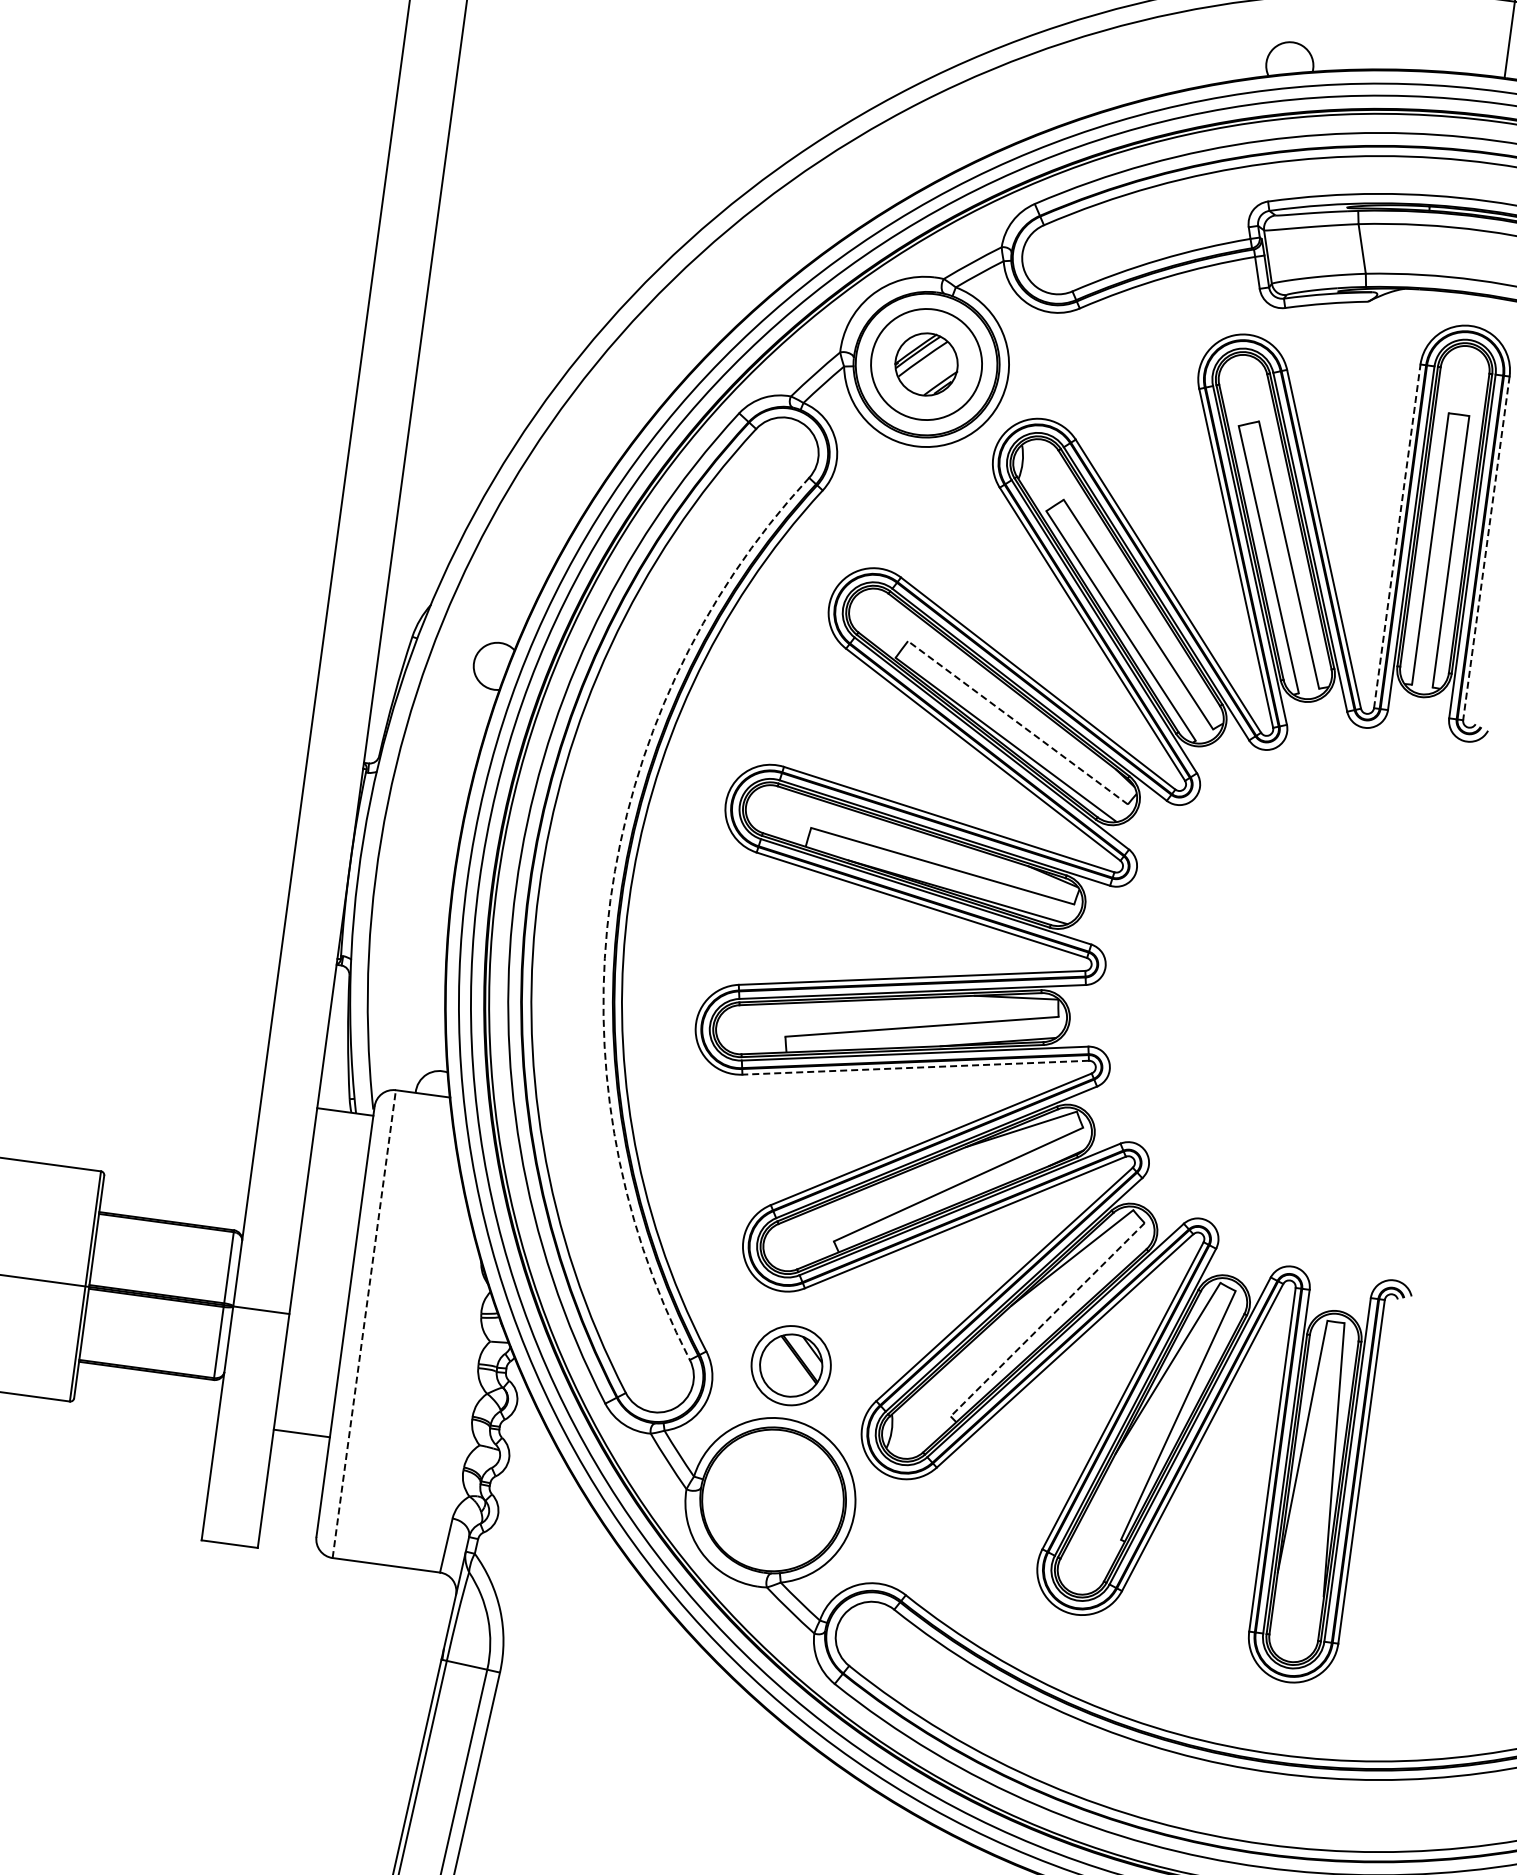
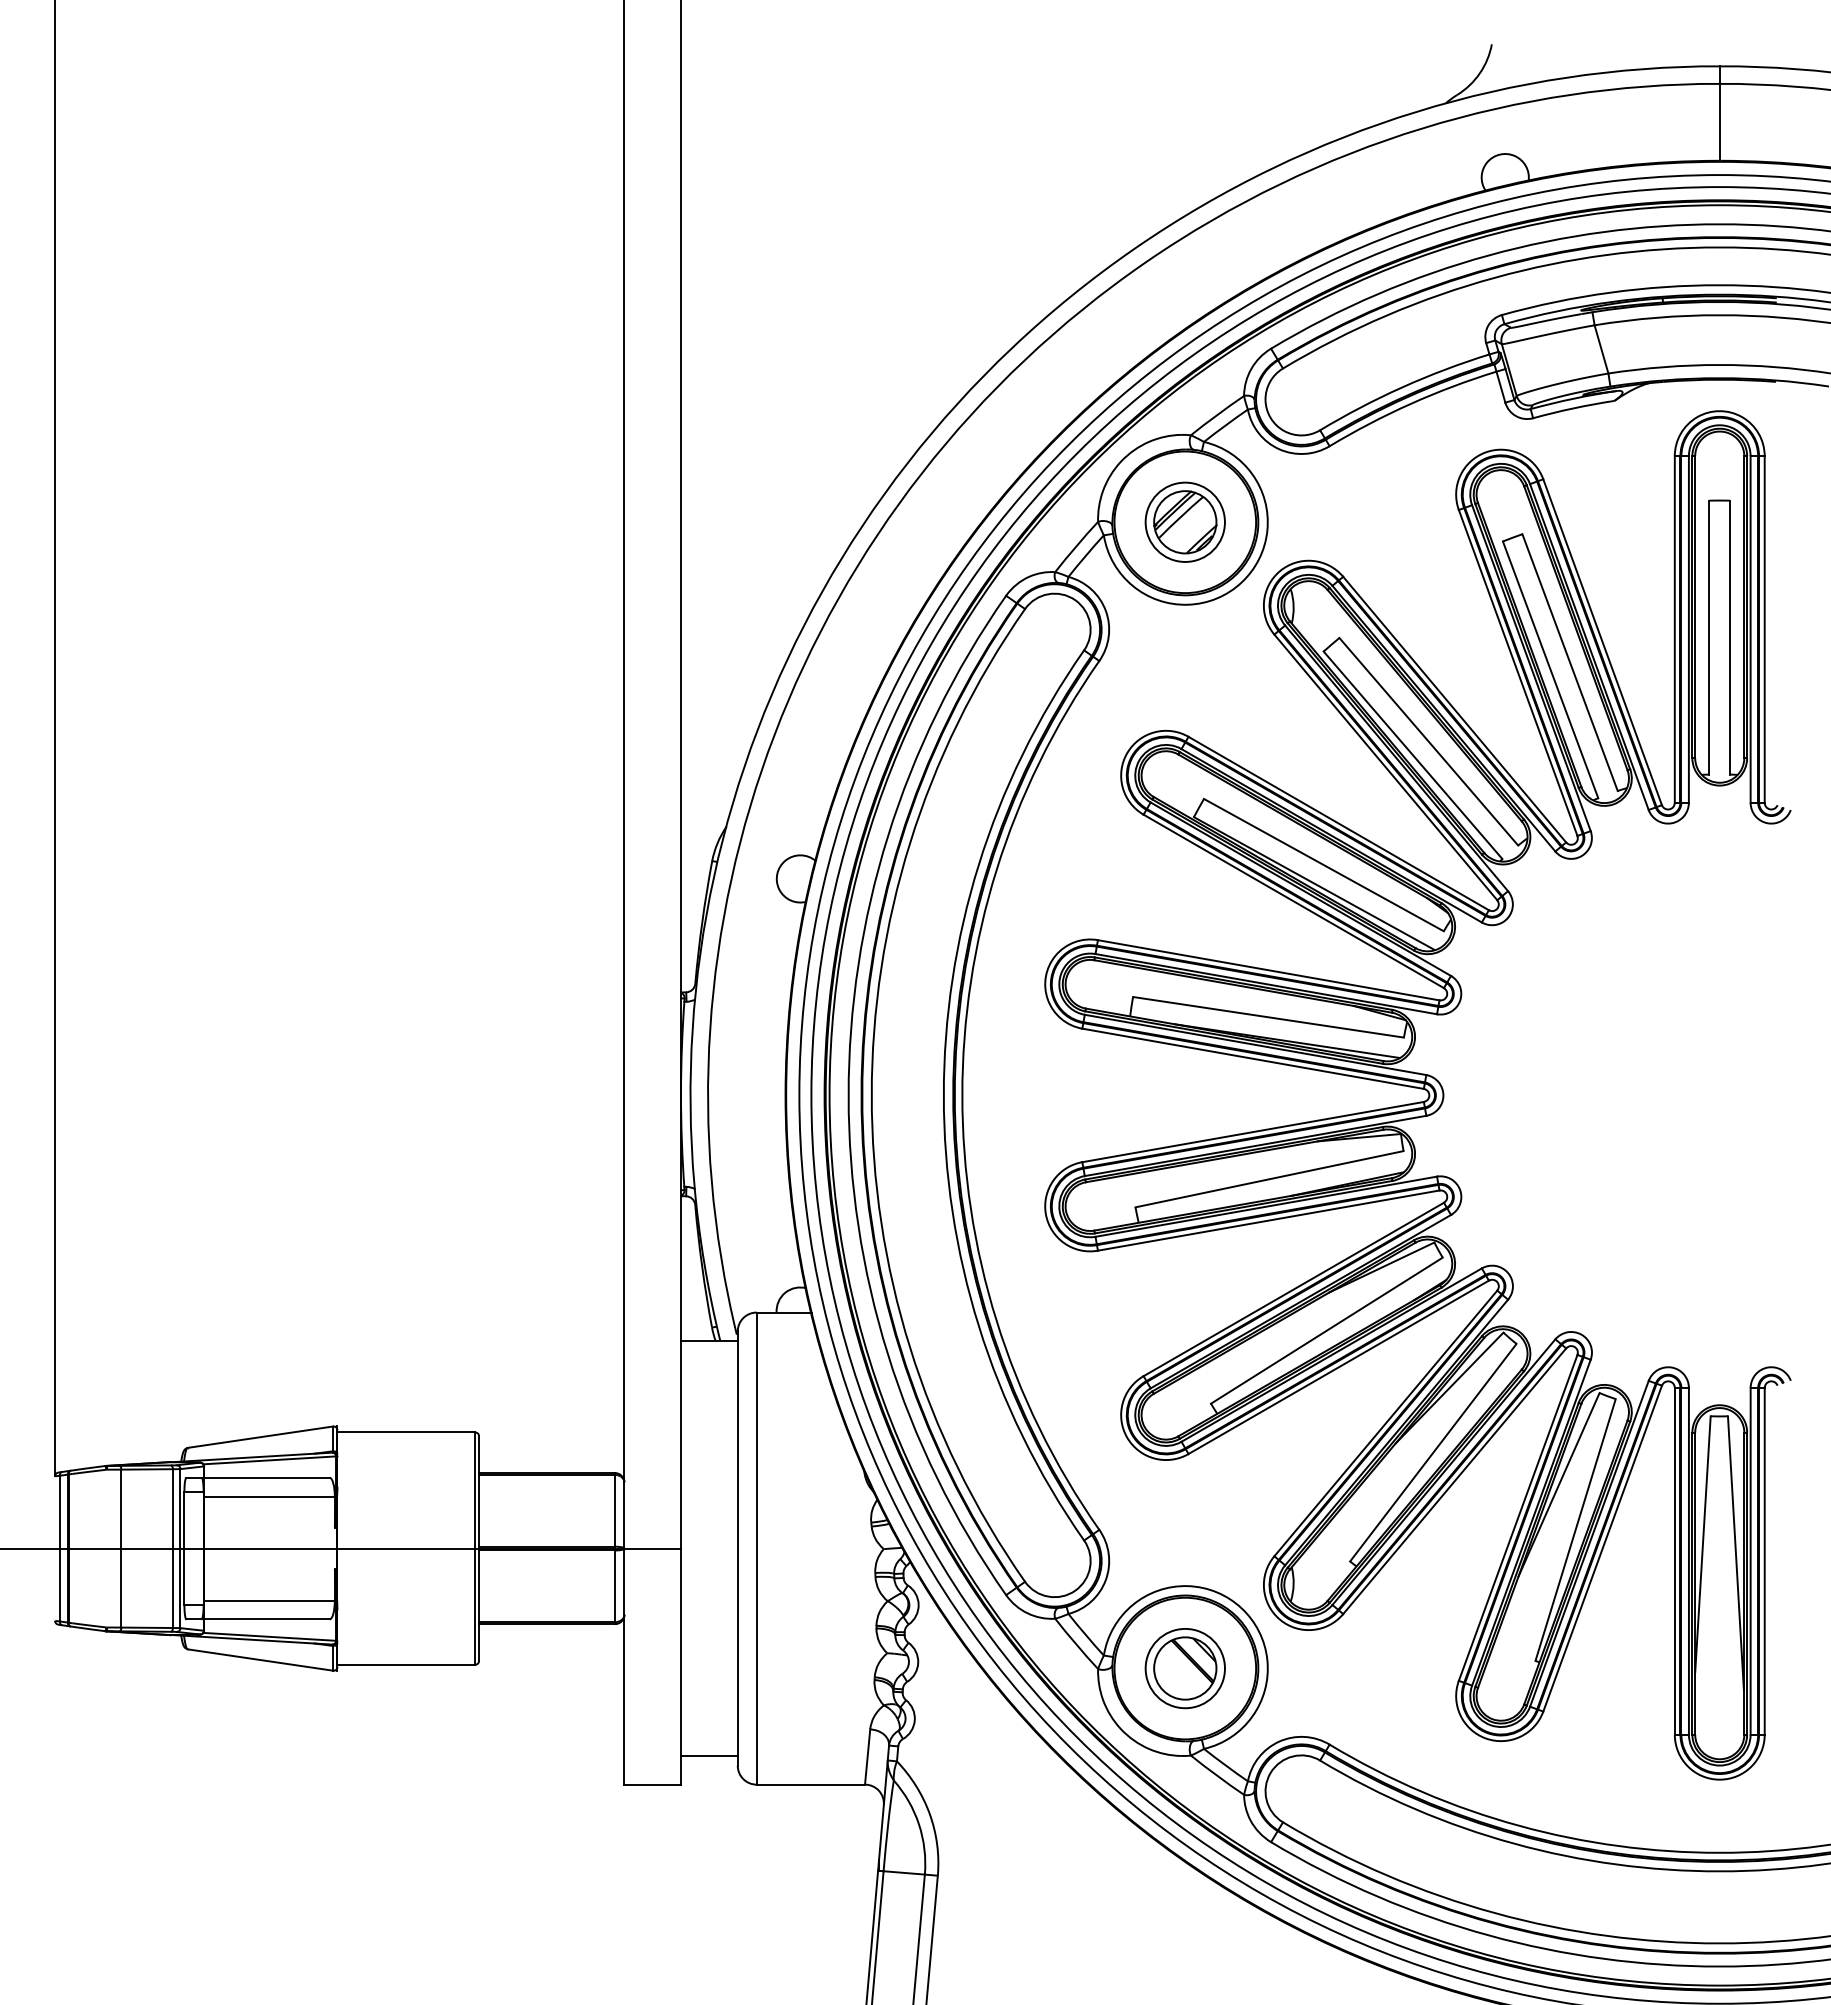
circle: (925, 363) -> (1184, 521), size x0.71
line: (1397, 536) -> (1674, 629), dashed -> solid
line: (1486, 549) -> (1764, 630), dashed -> solid
line: (1017, 723) -> (1323, 865), dashed -> solid
arc: (610, 900) -> (943, 1095), dashed -> solid
line: (915, 1067) -> (1268, 1220), dashed -> solid
line: (1047, 1319) -> (1433, 1452), dashed -> solid
line: (364, 1324) -> (756, 1548), dashed -> solid
part: (790, 1365) -> (1184, 1668), moved
line: (301, 1433) -> (709, 1756), moved

